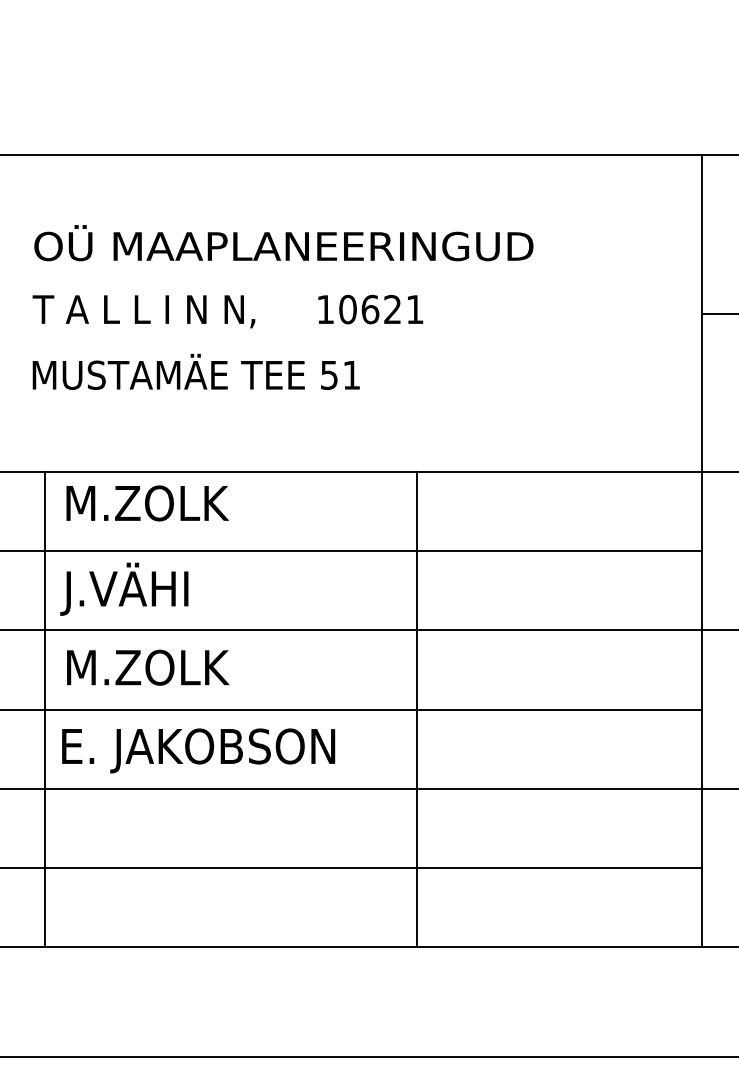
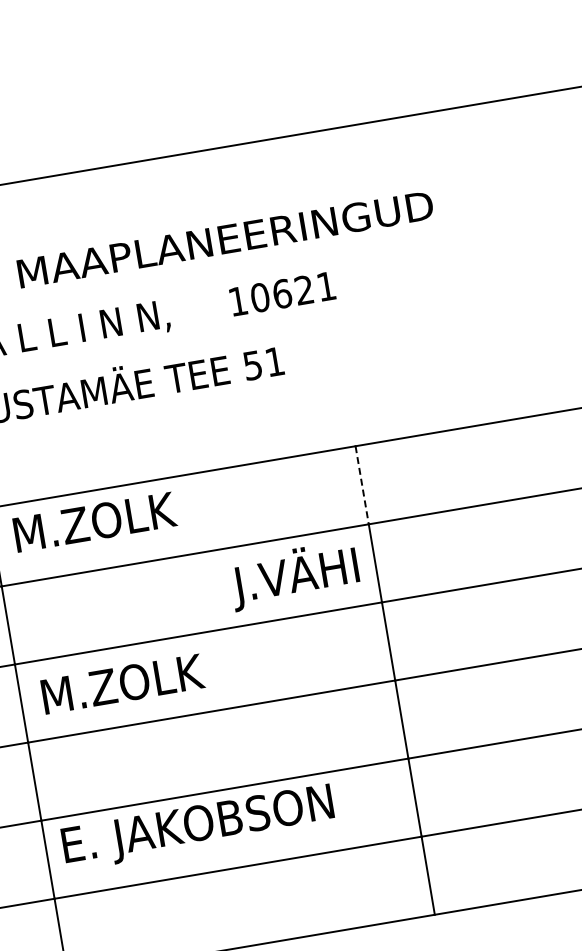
line: (417, 511) -> (362, 485), solid -> dashed
text: (124, 588) -> (294, 574), moved
text: (198, 750) -> (198, 827), moved

